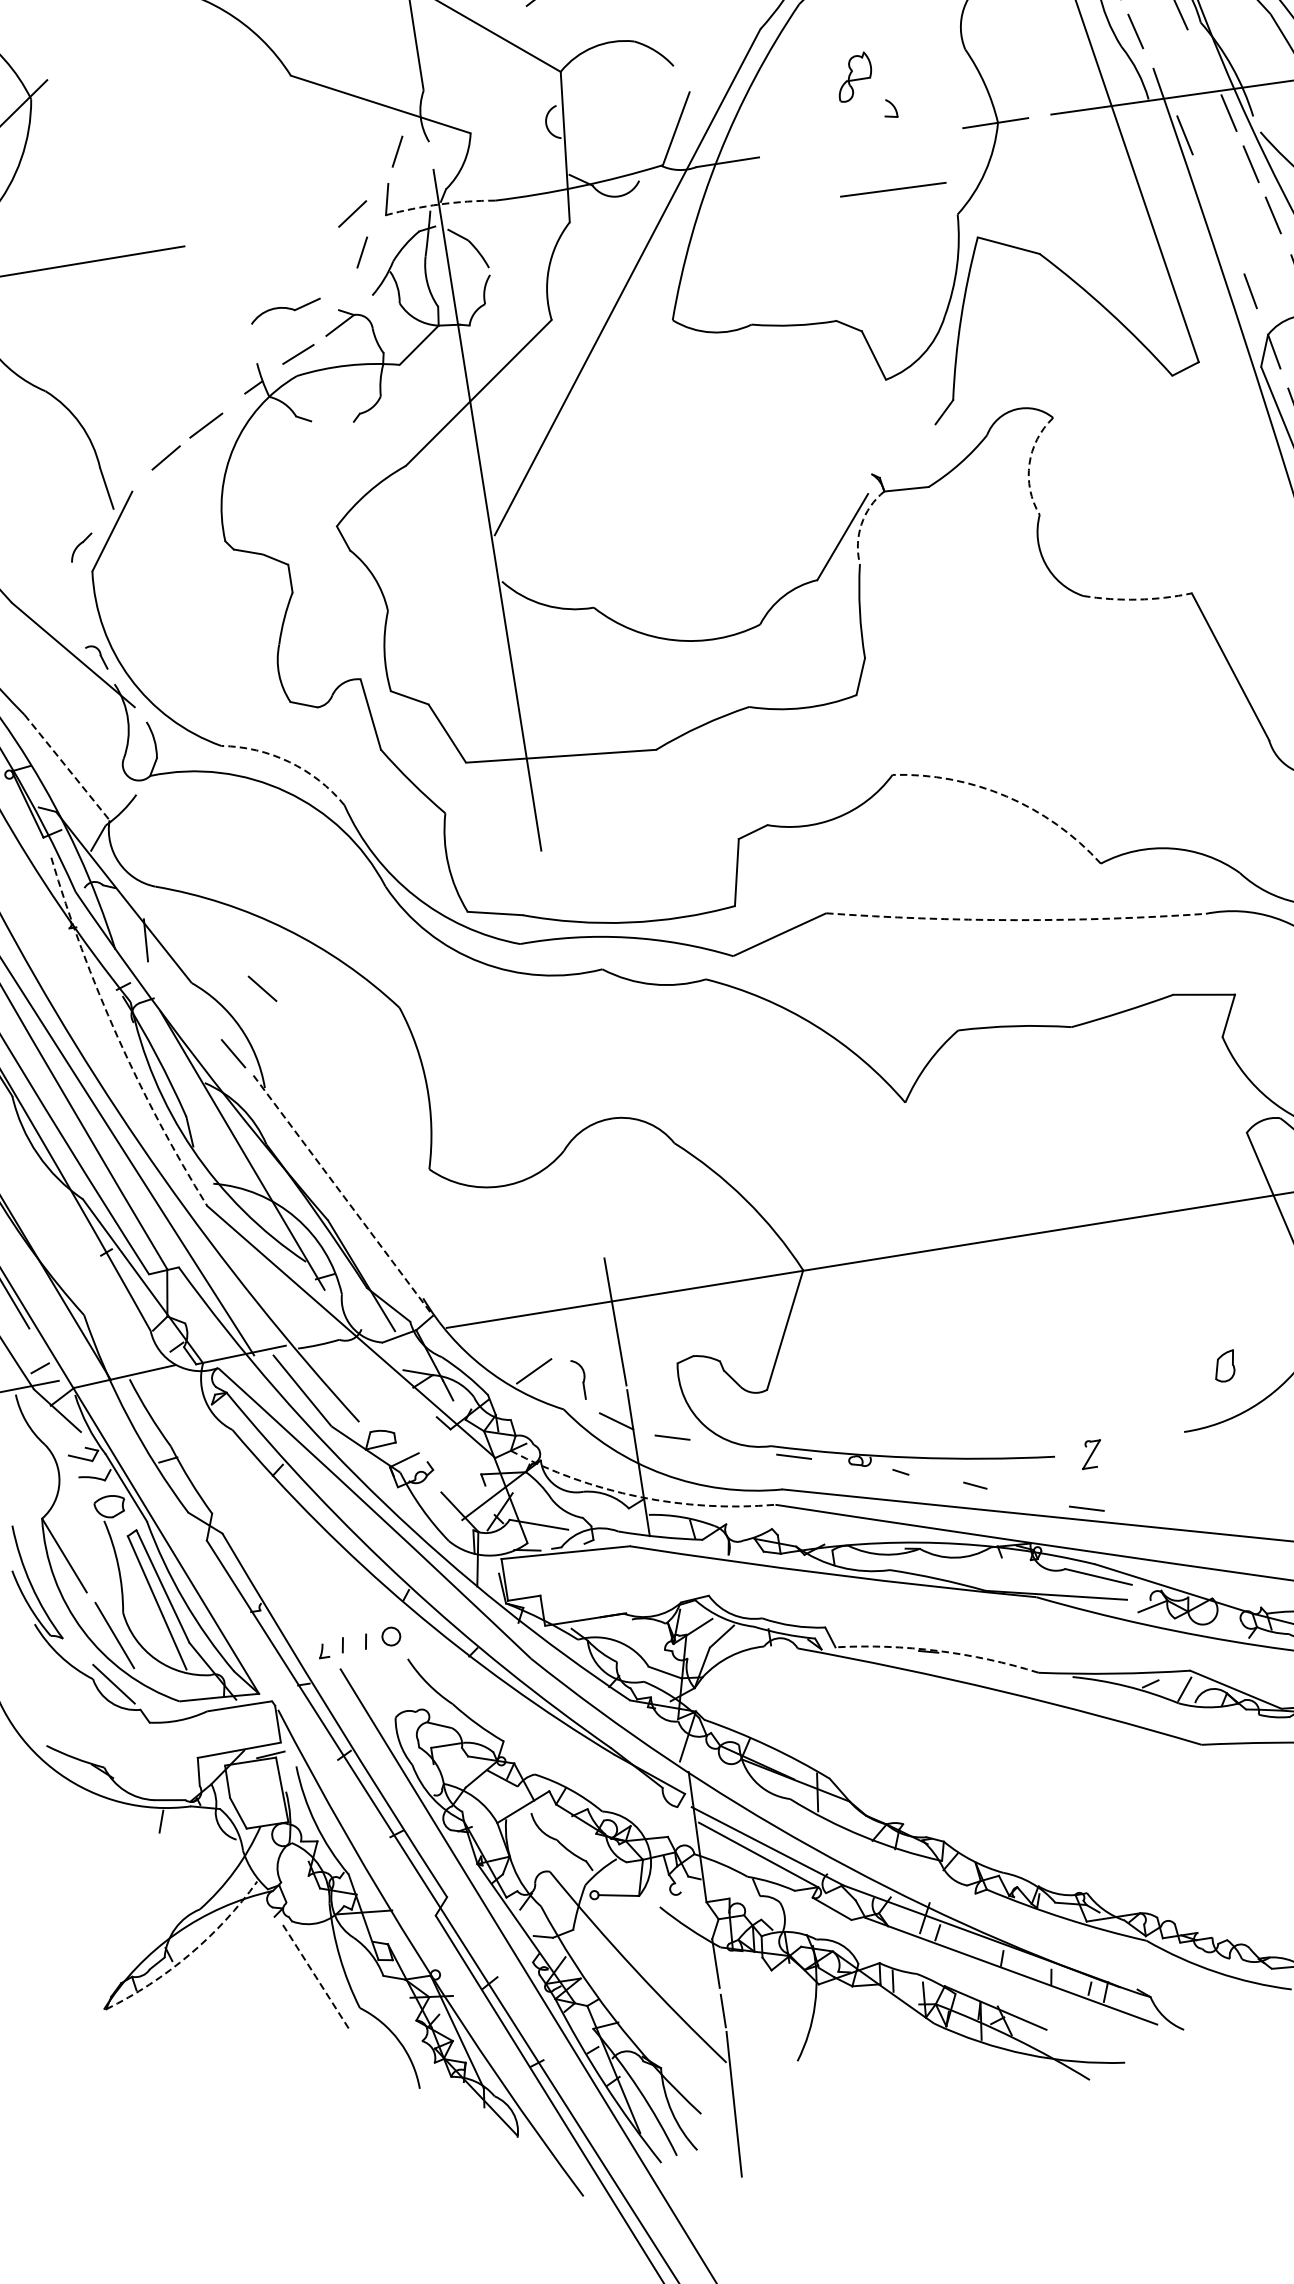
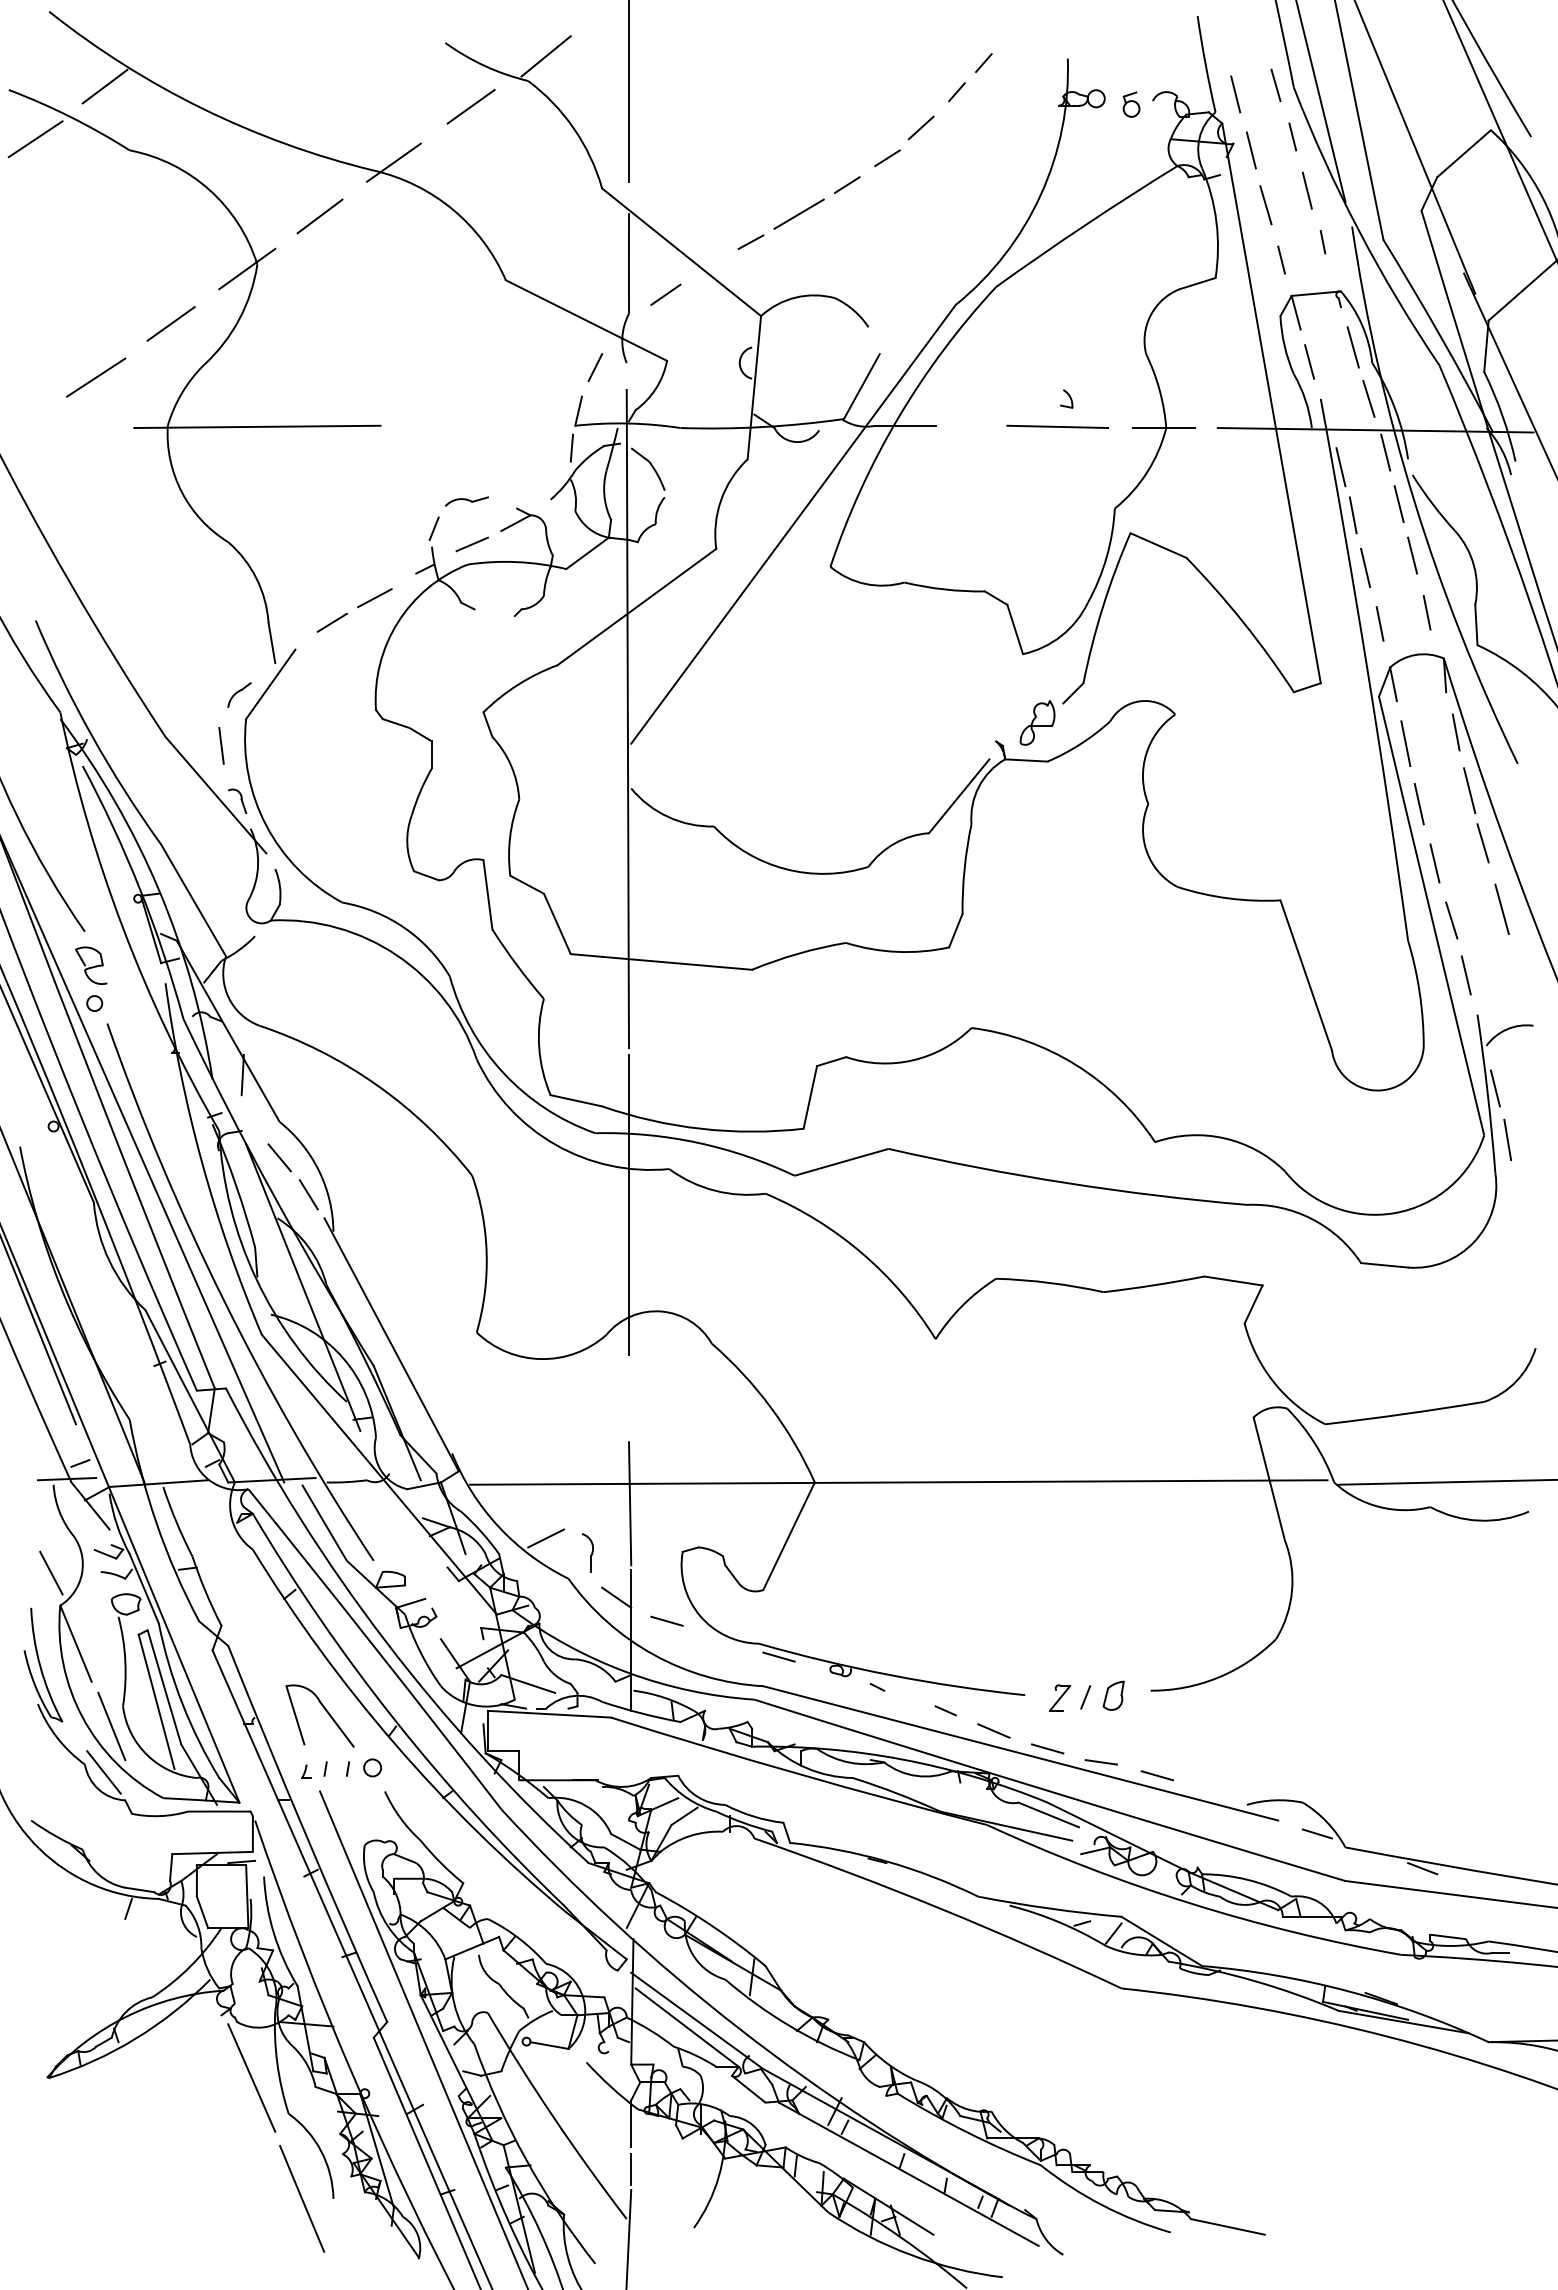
line: (87, 39) -> (319, 216), added
line: (1202, 59) -> (1368, 398), added
part: (854, 76) -> (1037, 722), moved
line: (1204, 183) -> (1352, 515), added
line: (893, 189) -> (1057, 426), moved
arc: (439, 204) -> (627, 423), dashed -> solid
line: (352, 213) -> (665, 294), moved
line: (1226, 235) -> (1365, 567), added
line: (385, 238) -> (571, 447), added
line: (362, 252) -> (547, 457), removed
part: (285, 310) -> (466, 501), size x0.62
line: (255, 344) -> (433, 528), added
arc: (1029, 463) -> (1146, 754), dashed -> solid
arc: (861, 523) -> (978, 786), dashed -> solid
arc: (1137, 599) -> (1228, 898), dashed -> solid
line: (71, 602) -> (221, 745), added
arc: (289, 761) -> (404, 927), dashed -> solid
line: (66, 767) -> (193, 900), dashed -> solid
arc: (1006, 796) -> (1075, 1064), dashed -> solid
arc: (1015, 920) -> (1066, 1183), dashed -> solid
line: (262, 988) -> (279, 1157), moved
line: (566, 1012) -> (629, 1204), added
arc: (117, 1037) -> (201, 1162), dashed -> solid
line: (343, 1196) -> (391, 1345), dashed -> solid
part: (1224, 1366) -> (1113, 1695), moved
line: (1117, 1449) -> (1085, 1697), added
line: (27, 1485) -> (51, 1572), added
arc: (639, 1497) -> (627, 1672), dashed -> solid
line: (1027, 1498) -> (993, 1730), added
line: (1144, 1514) -> (1101, 1762), added
line: (1204, 1518) -> (1157, 1775), added
part: (334, 1586) -> (326, 1712), added
arc: (938, 1651) -> (886, 1861), dashed -> solid
arc: (189, 1954) -> (135, 2038), dashed -> solid
line: (315, 1977) -> (251, 2078), dashed -> solid
line: (387, 2093) -> (302, 2198), added

